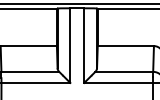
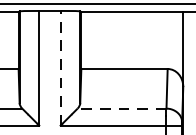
line: (84, 45) -> (60, 68), solid -> dashed
line: (124, 71) -> (122, 108), solid -> dashed

